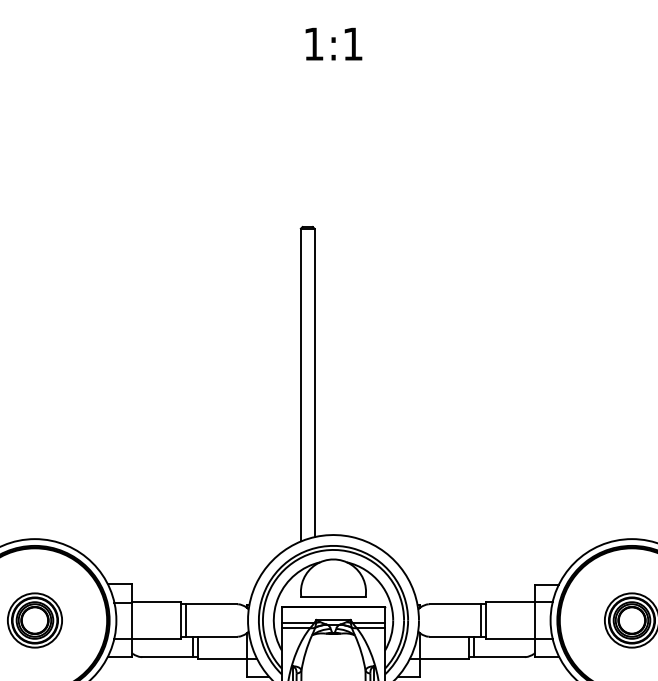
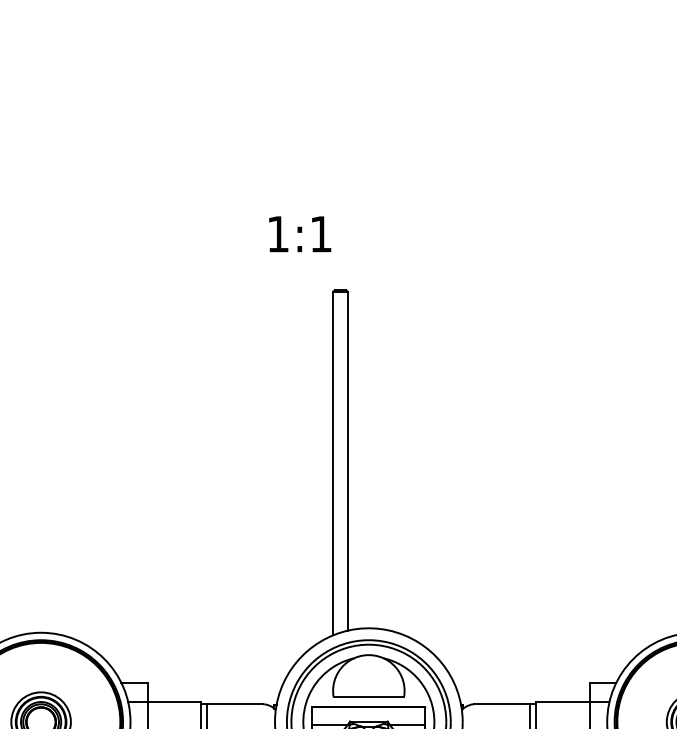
text: (333, 43) -> (299, 233), moved

